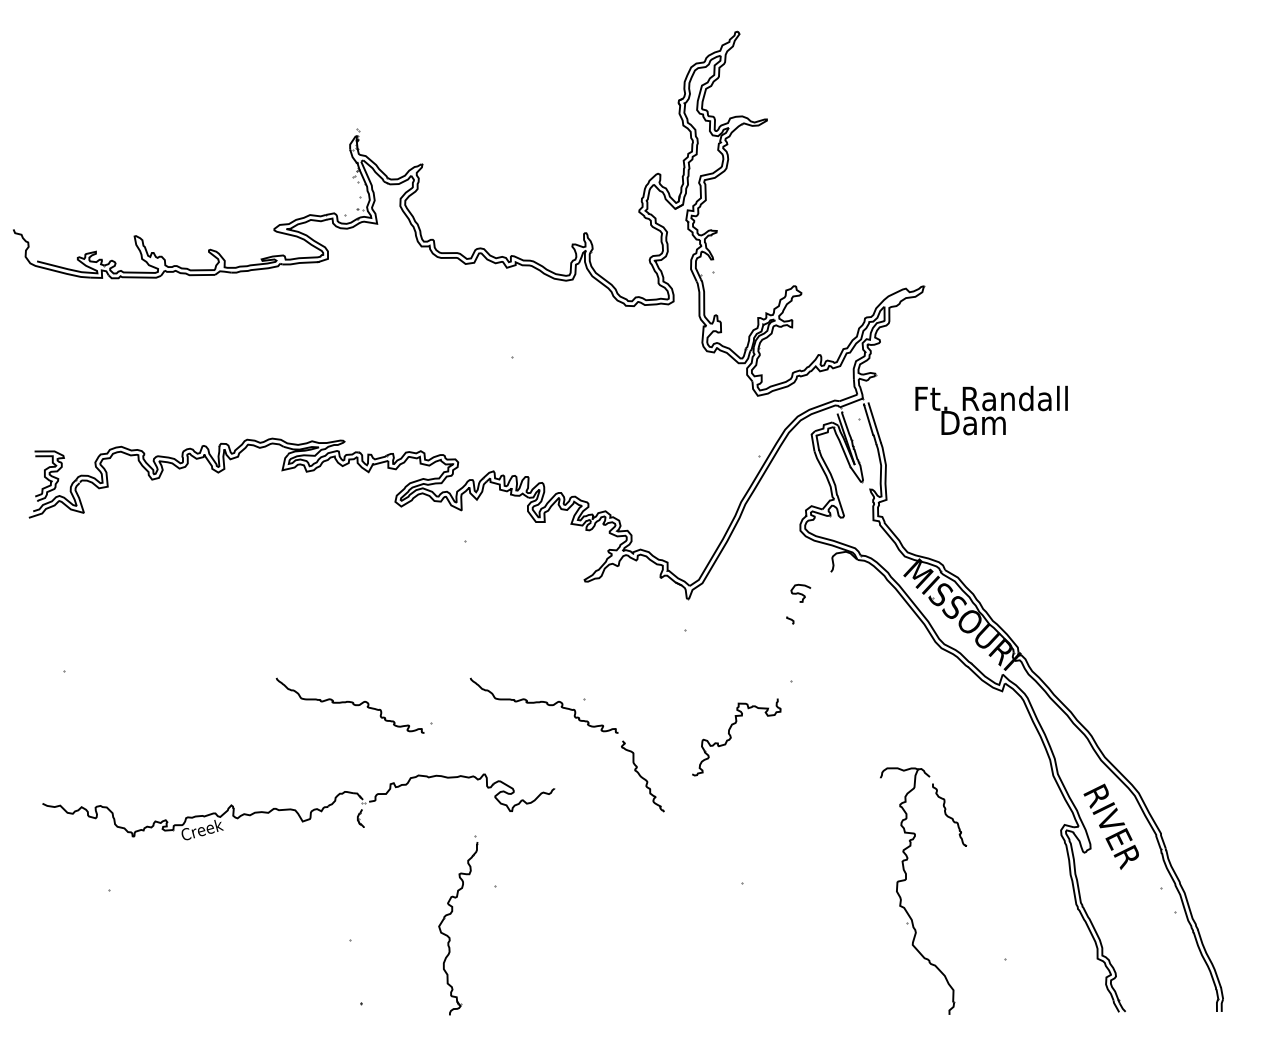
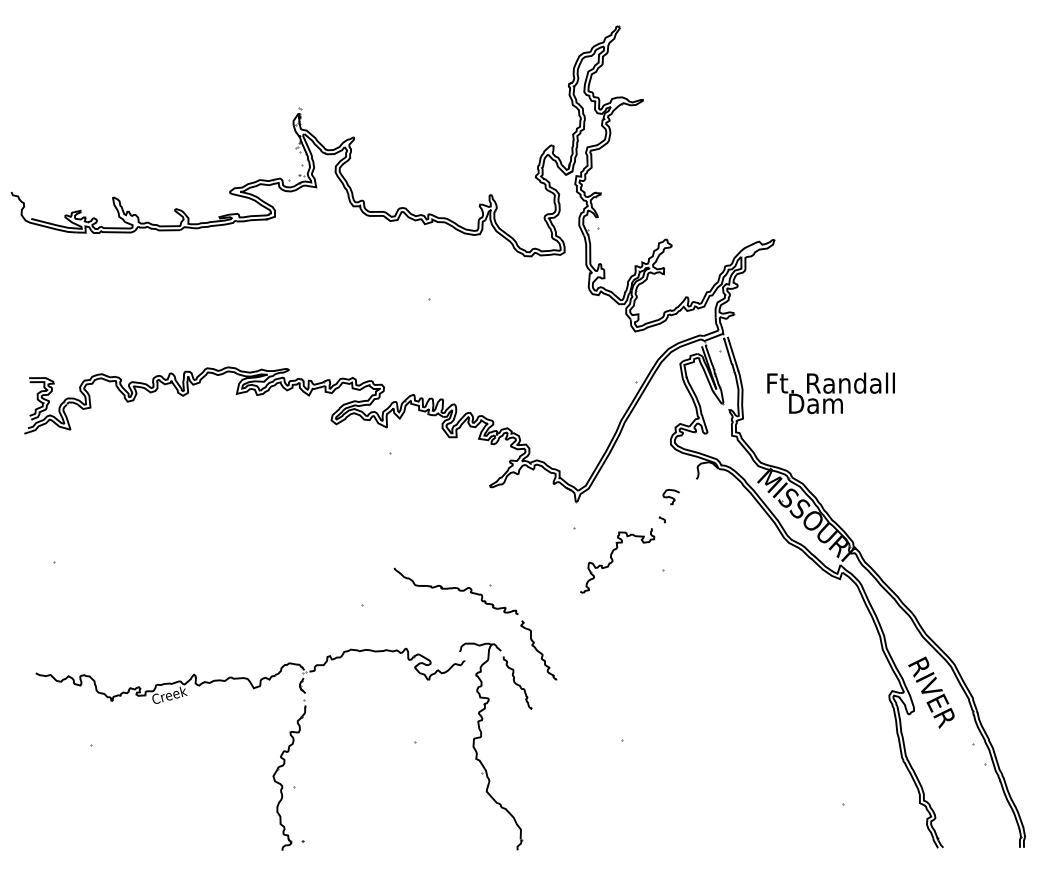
text: (991, 410) -> (831, 393), moved
curve: (351, 703) -> (294, 589), removed
part: (736, 737) -> (617, 560), moved
part: (906, 879) -> (481, 736), moved
part: (451, 914) -> (283, 766), moved

